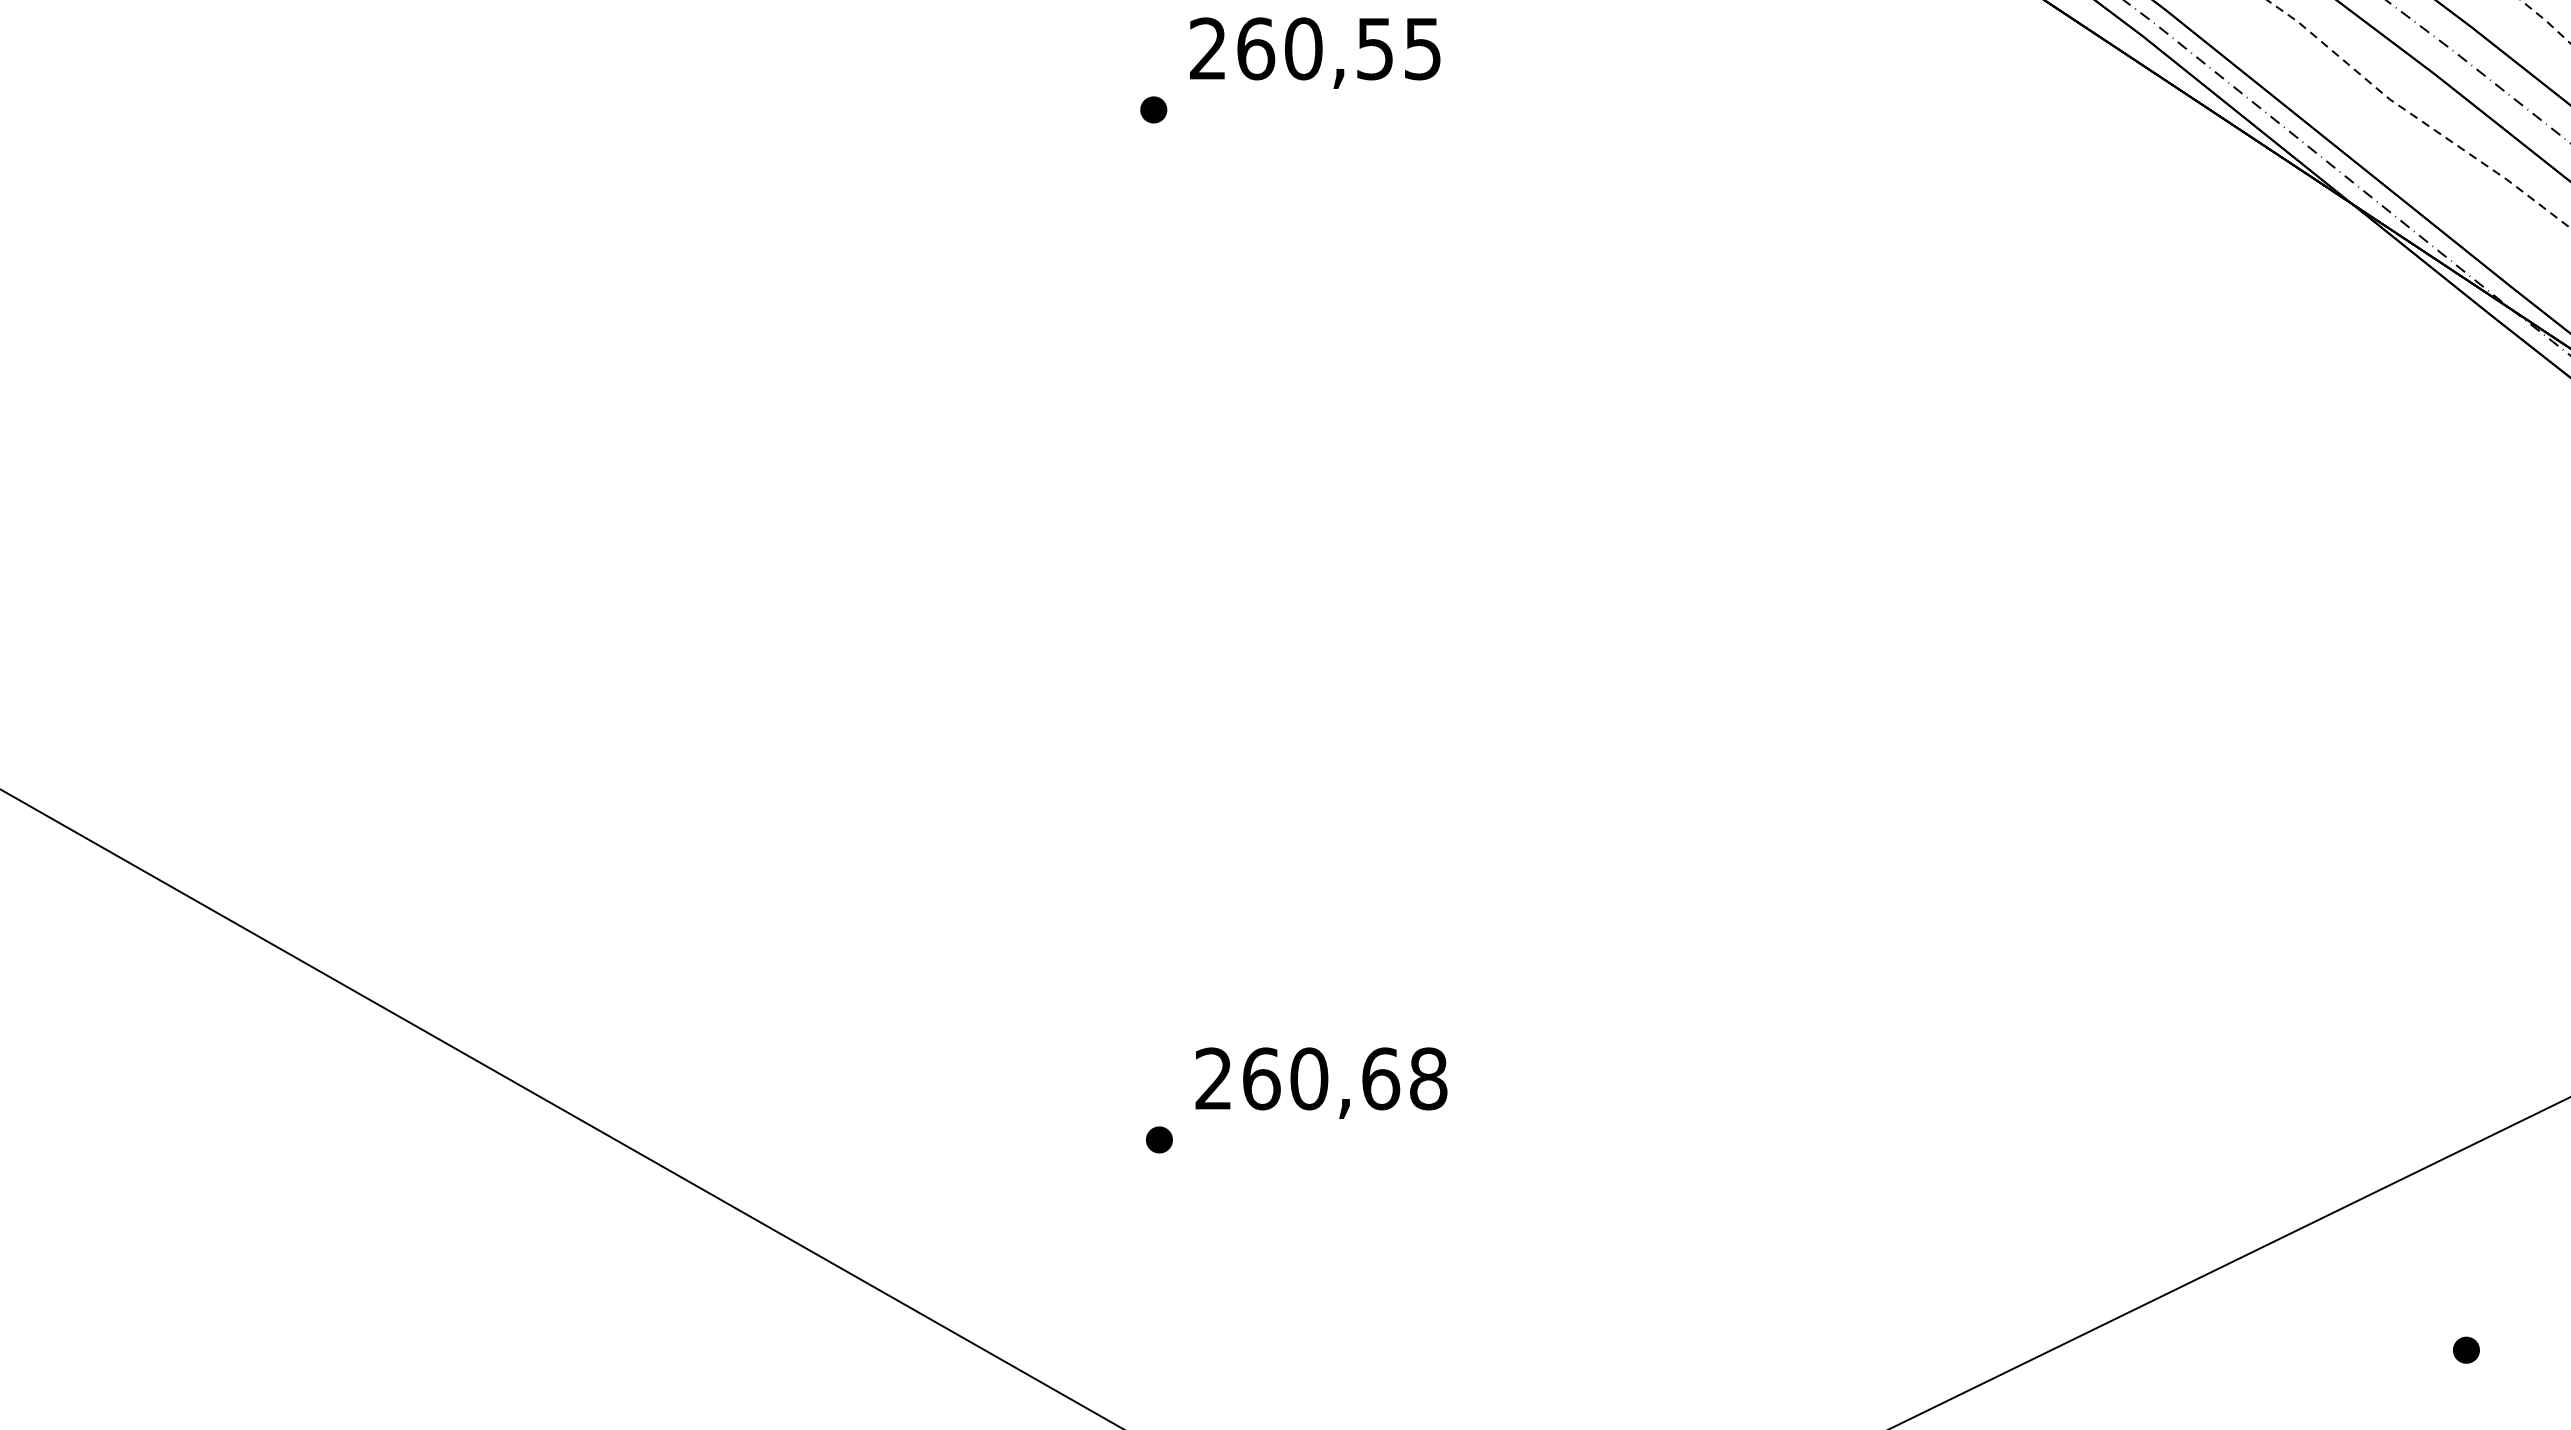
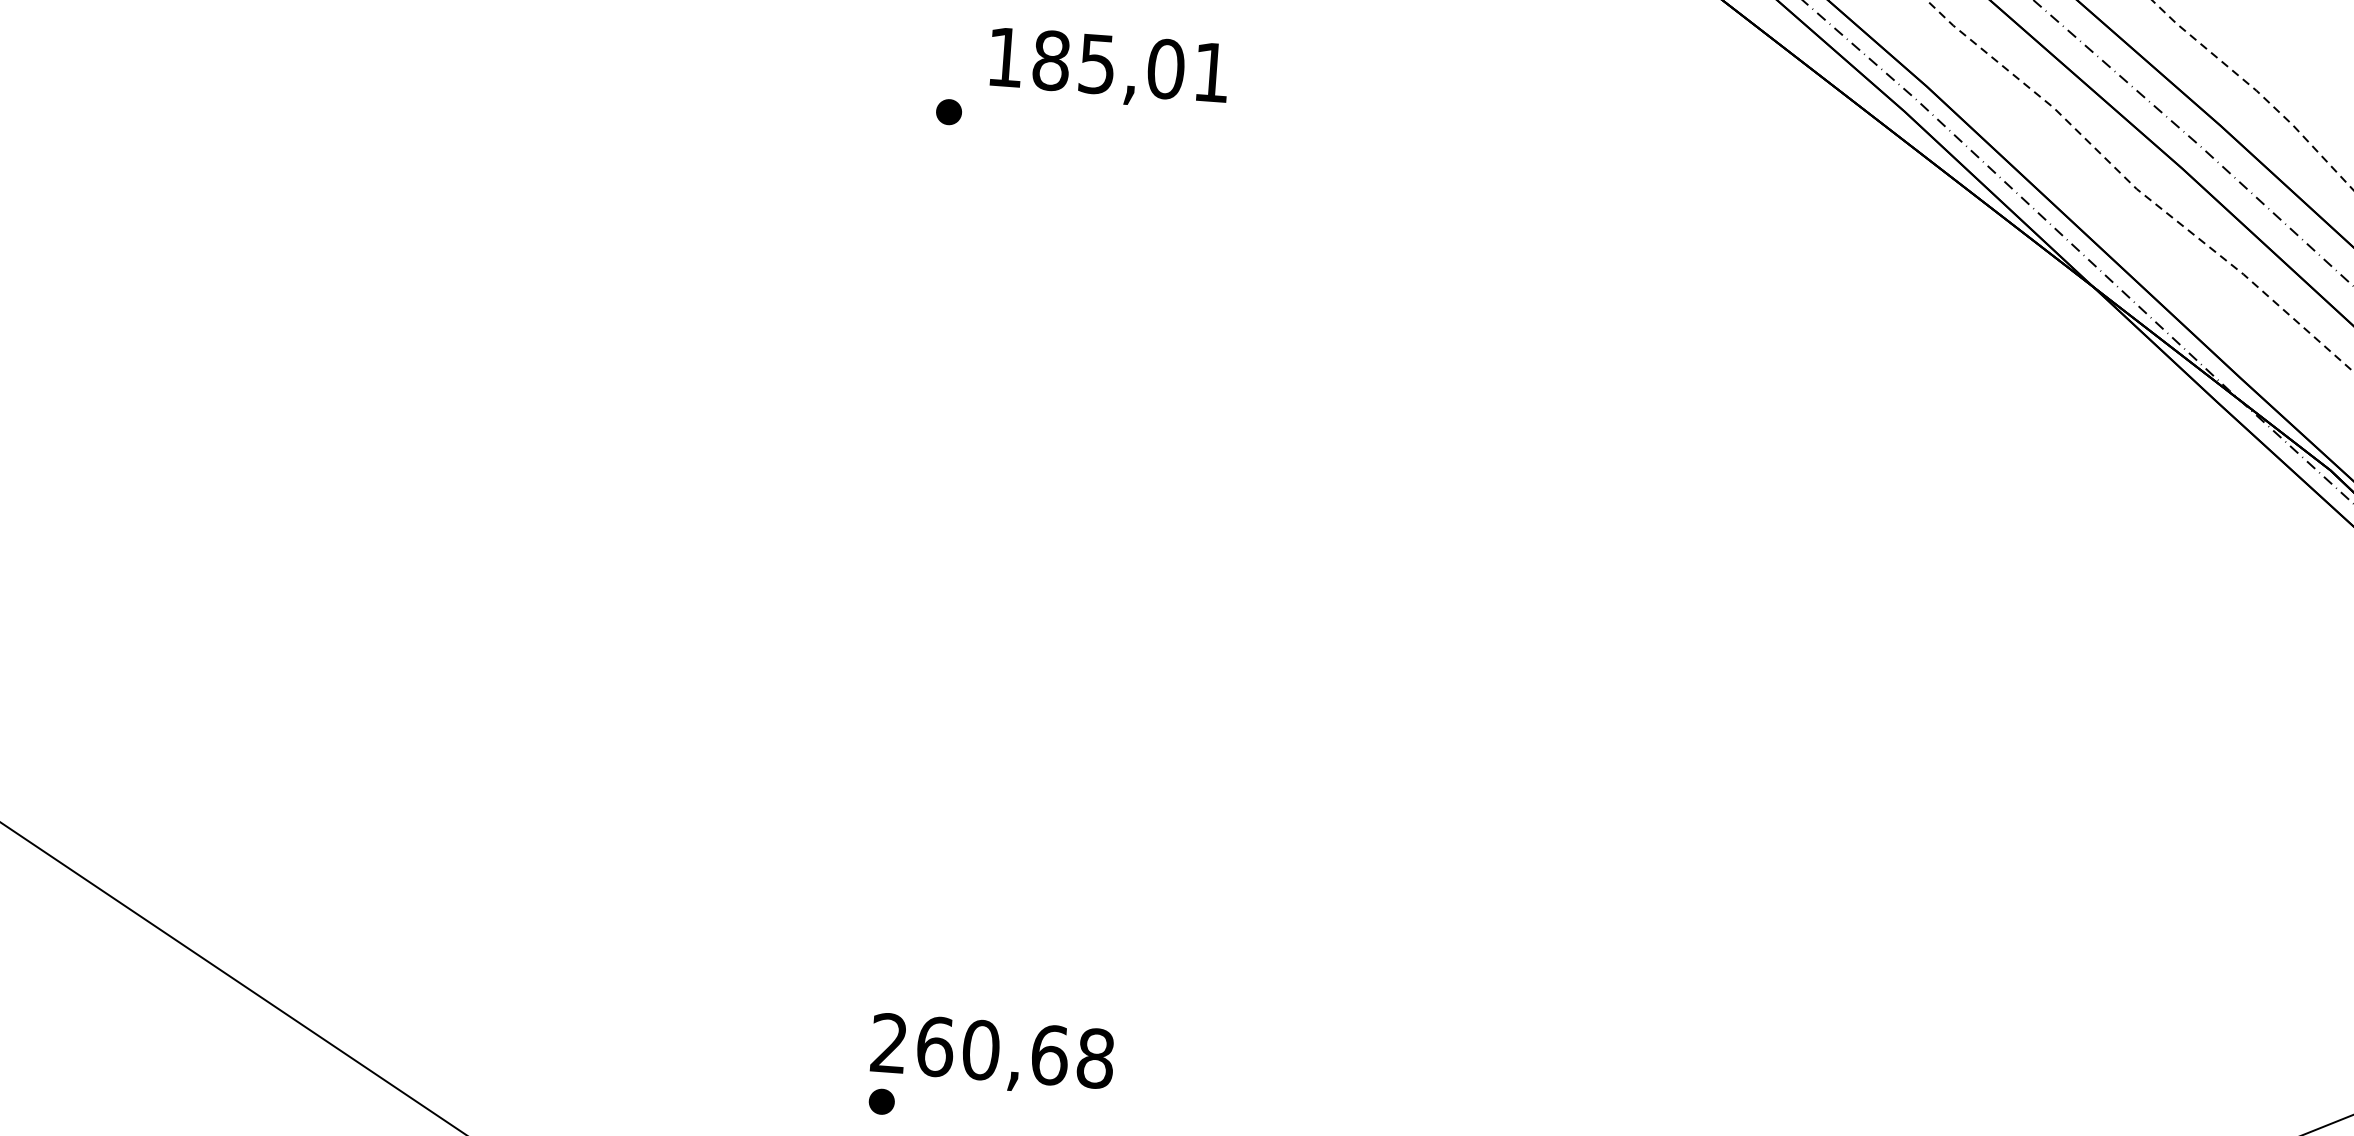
text: (1315, 48) -> (1108, 64), 260,55 -> 185,01
text: (1321, 1082) -> (992, 1054), moved

